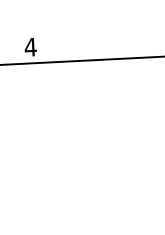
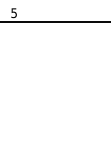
text: (31, 47) -> (14, 13), 4 -> 5

